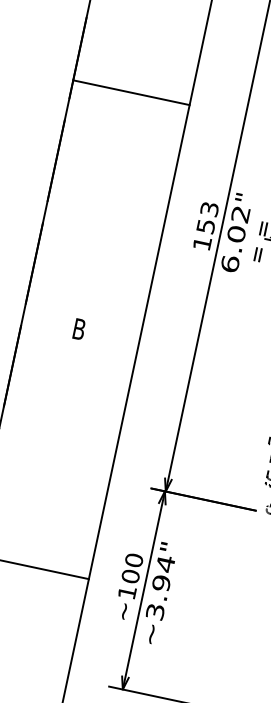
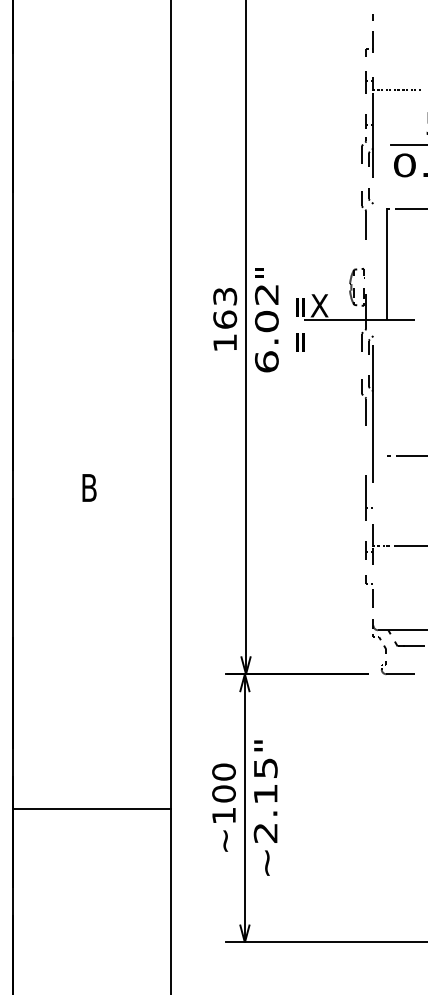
line: (131, 92) -> (91, 167), removed
text: (206, 226) -> (225, 319), 153 -> 163
text: (160, 587) -> (265, 799), ~3.94" -> ~2.15"

